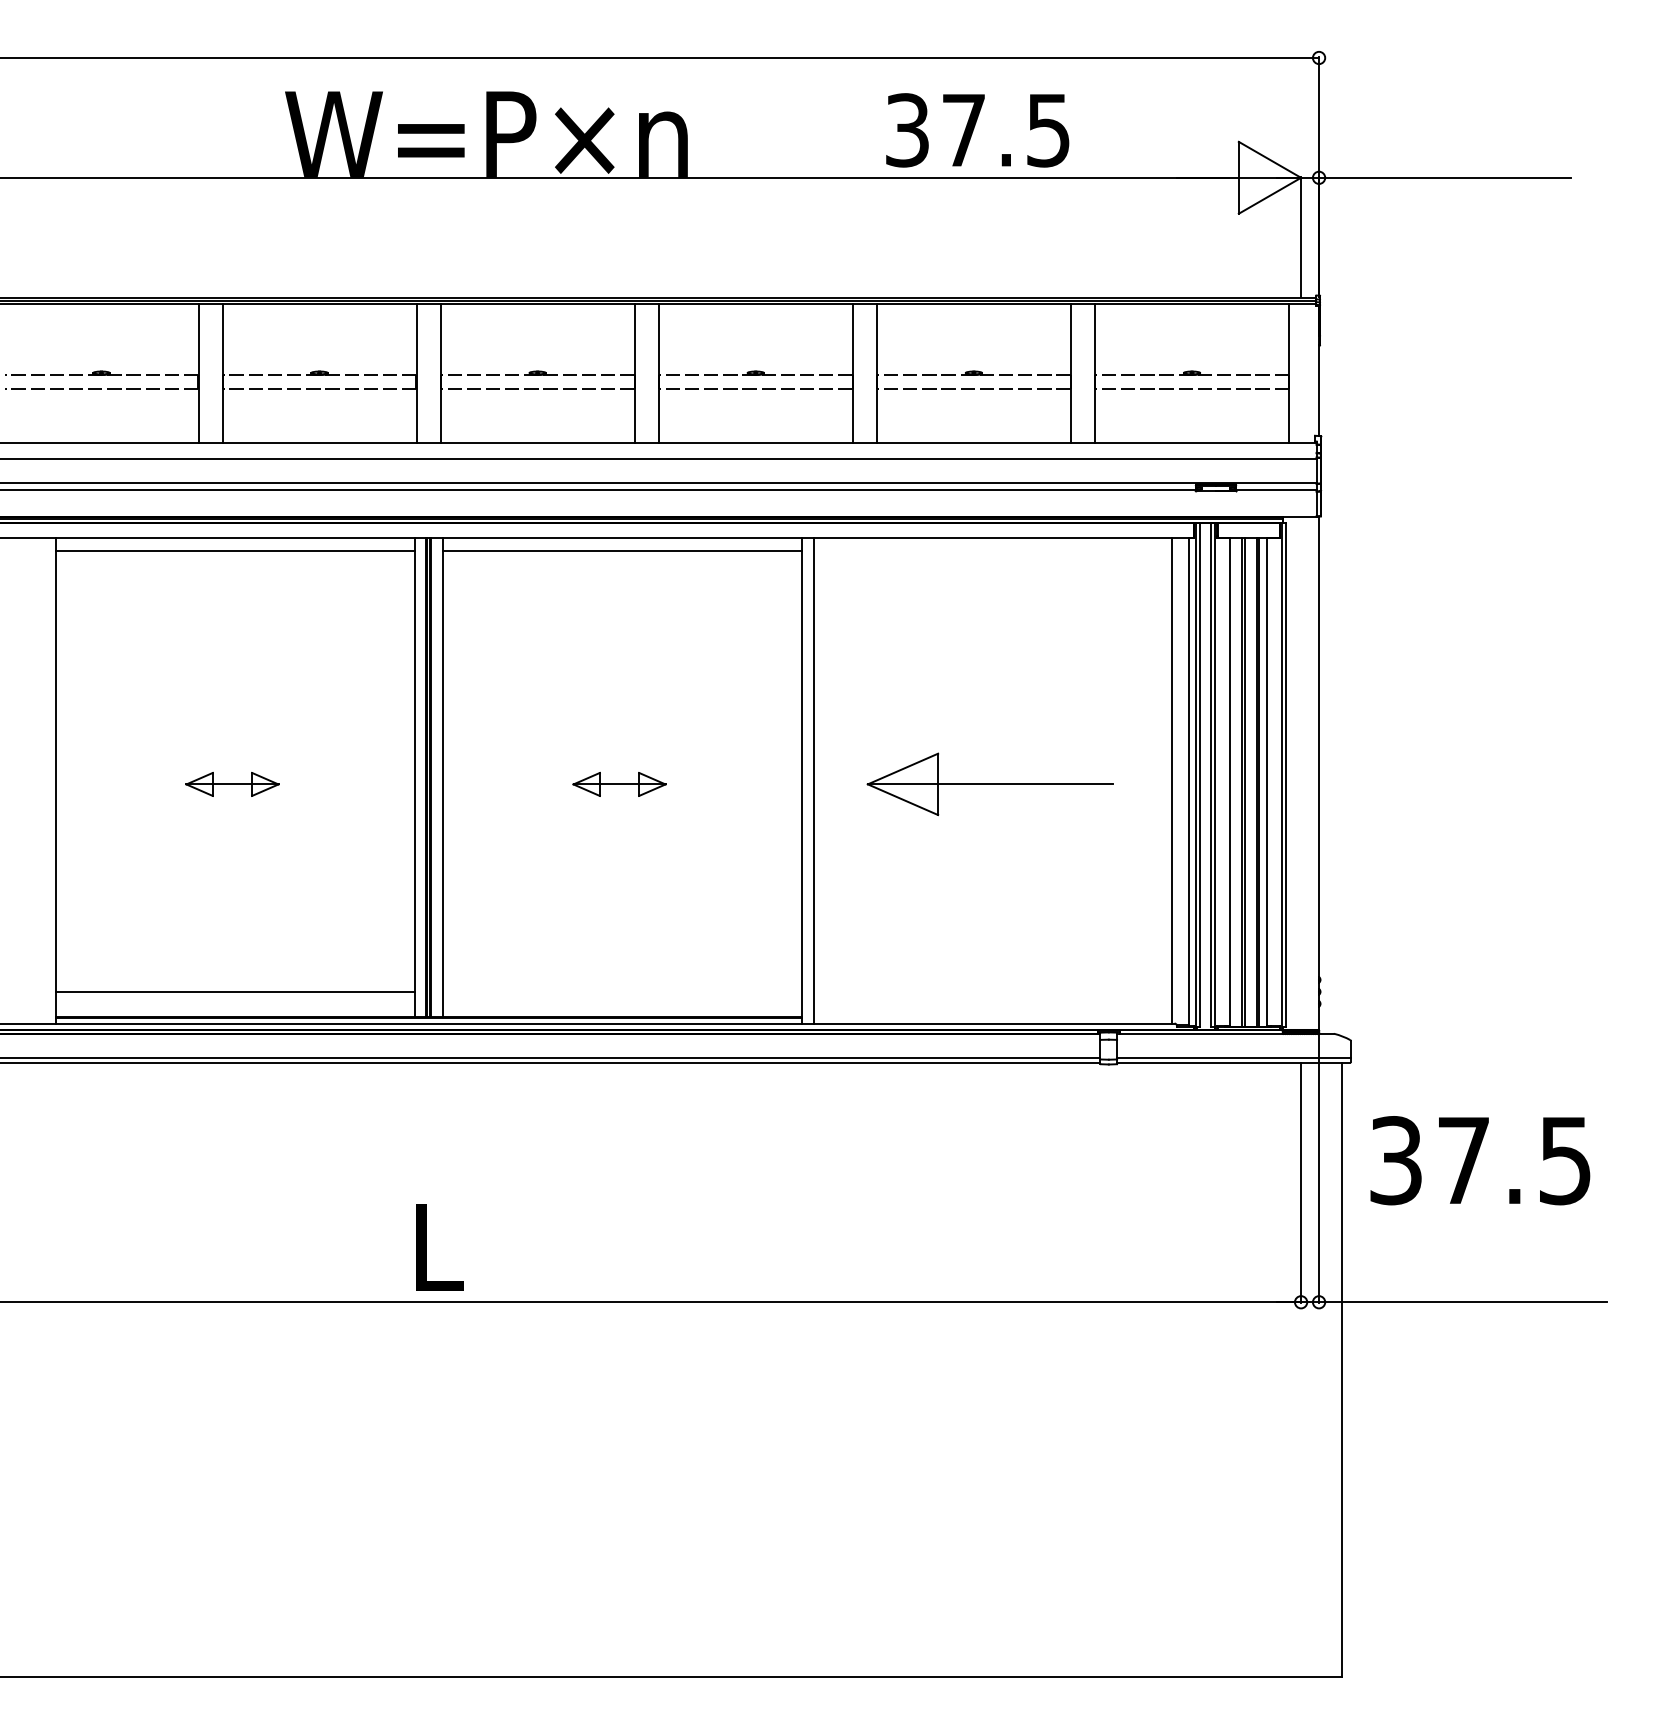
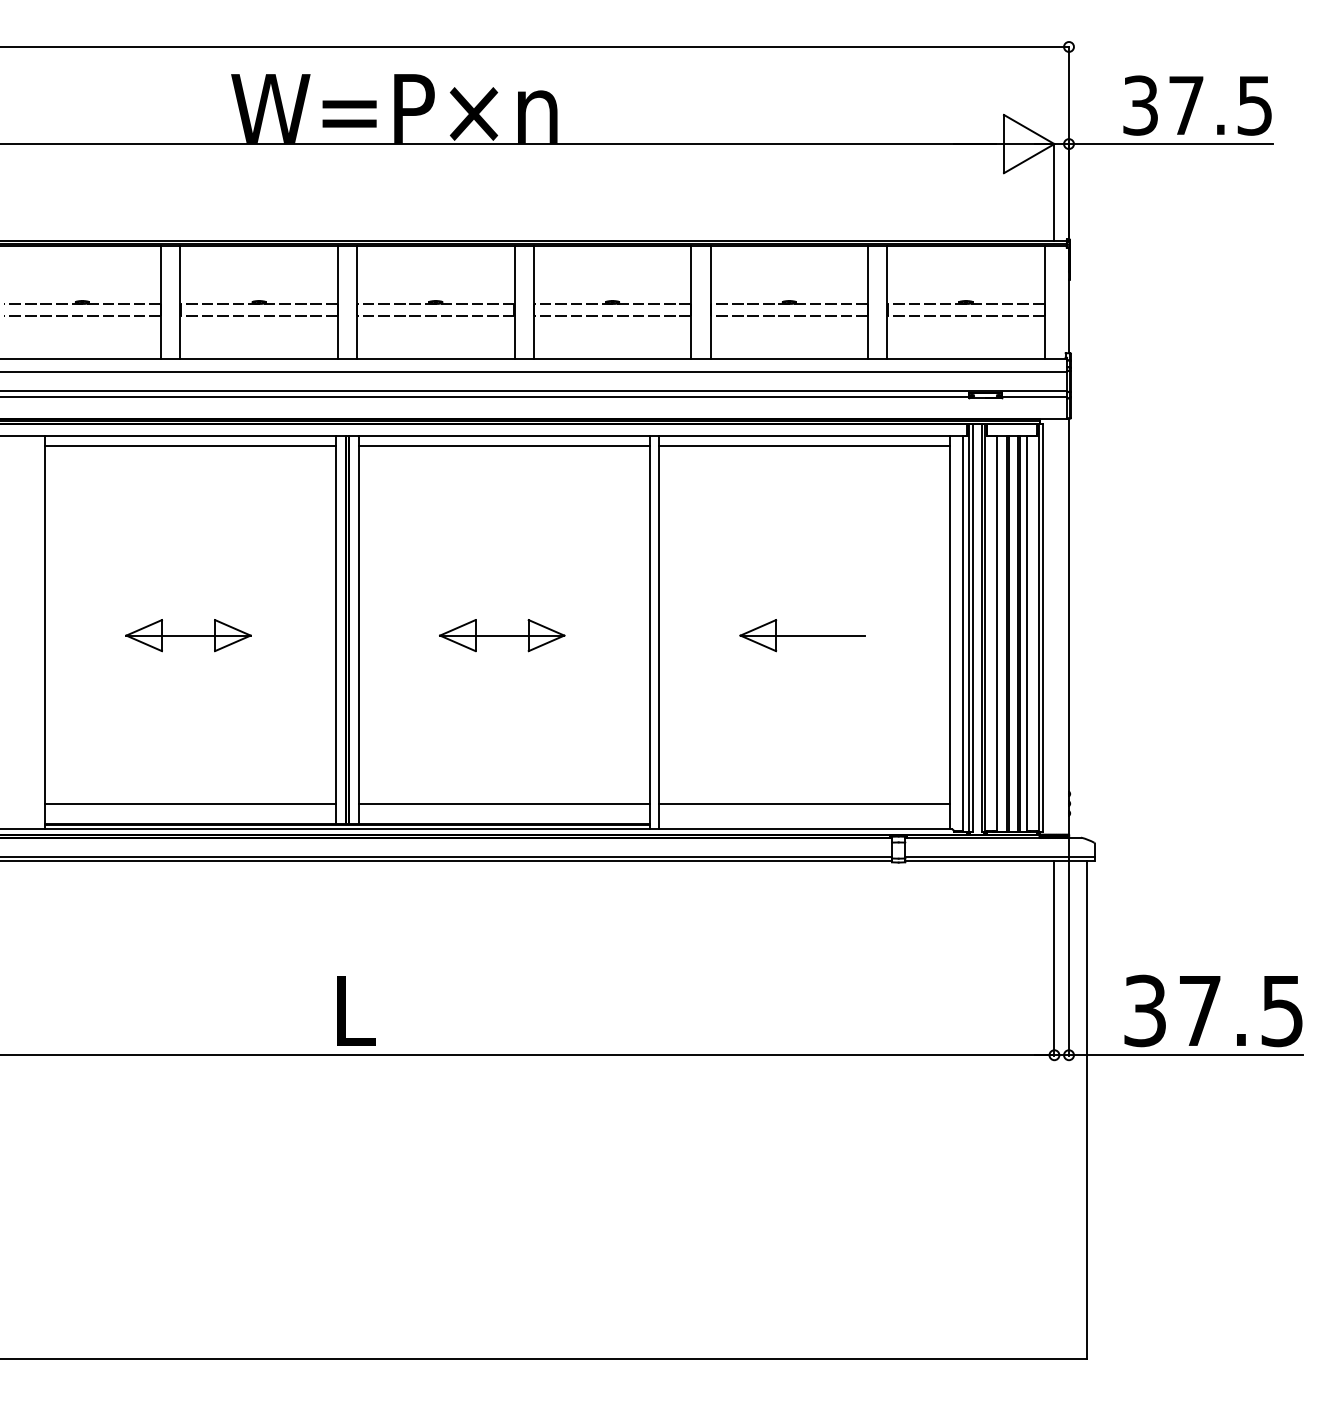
text: (977, 130) -> (1197, 105), moved
line: (992, 550) -> (804, 446), added
part: (232, 784) -> (188, 635), size x1.67
part: (619, 784) -> (502, 635), size x1.67
part: (989, 784) -> (801, 635), size x0.62
line: (621, 991) -> (503, 803), added
line: (992, 991) -> (804, 803), added
text: (1480, 1160) -> (1213, 1010), moved

